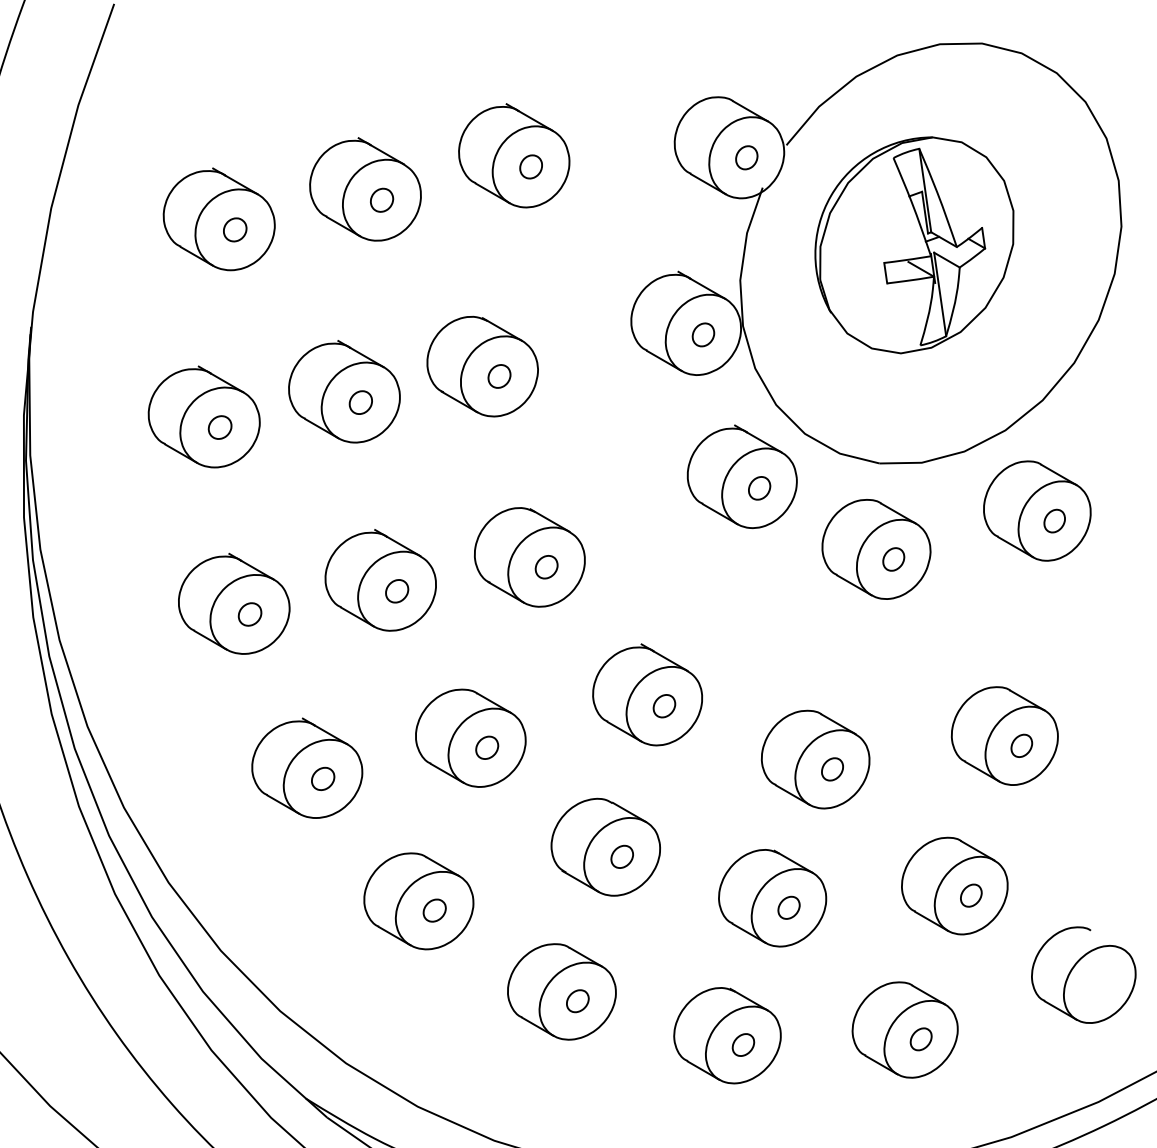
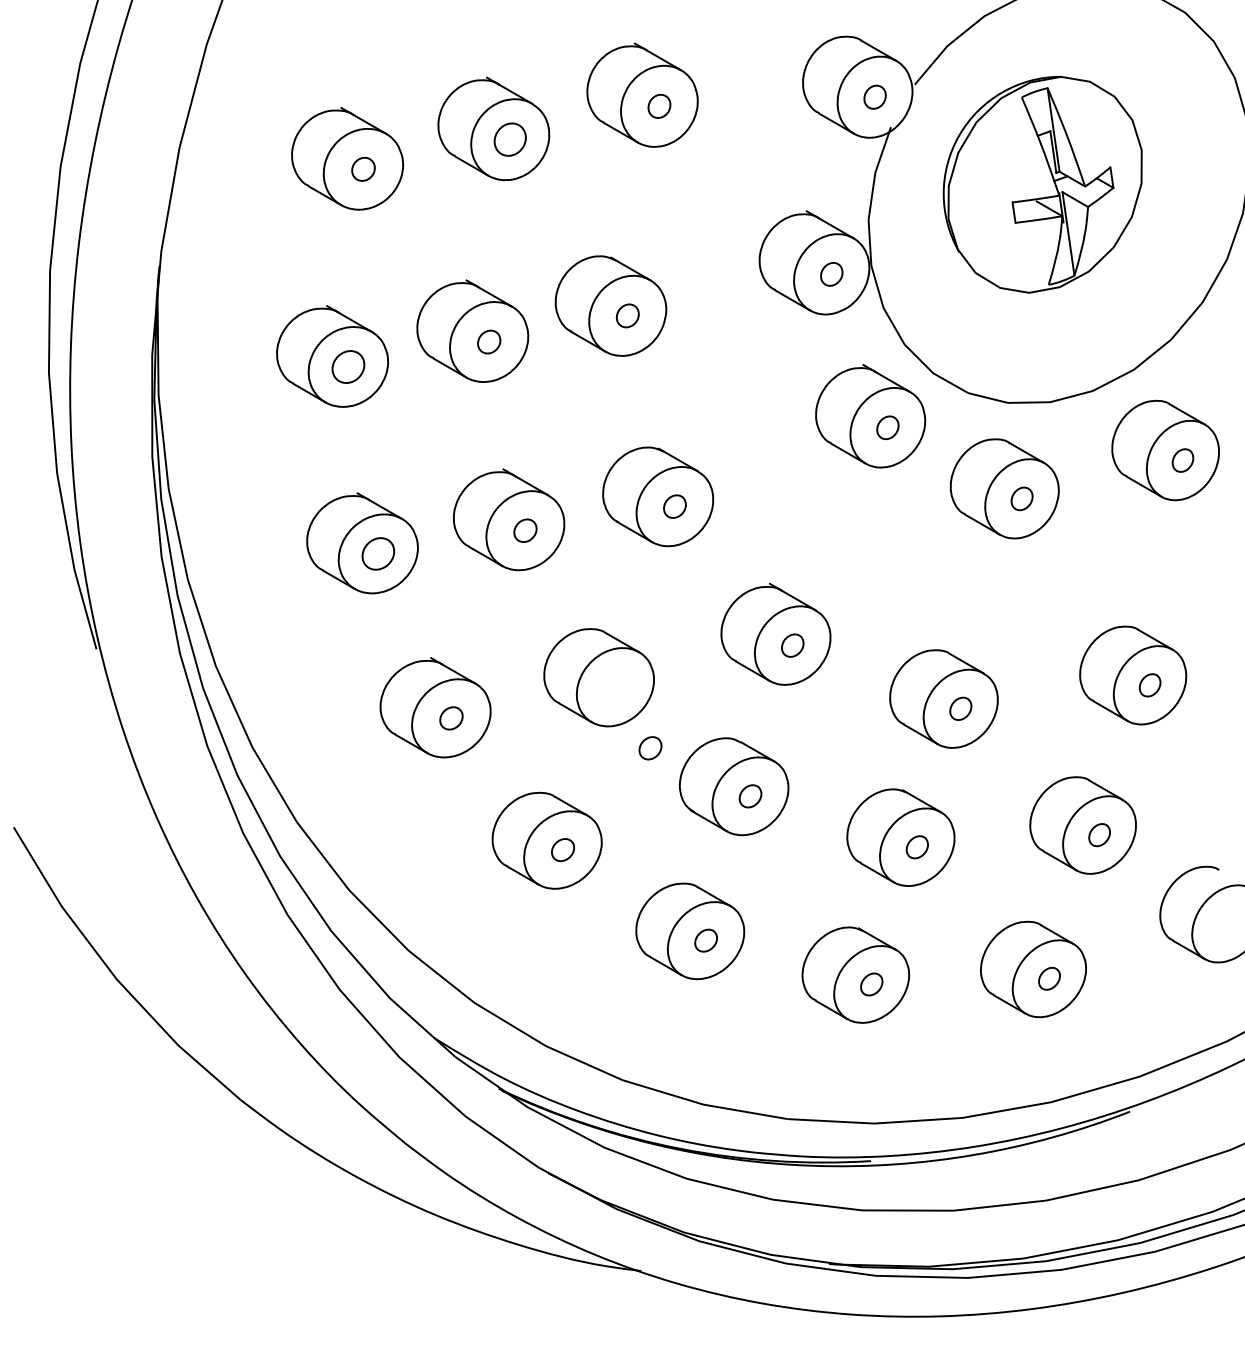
part: (382, 200) -> (510, 139), size x1.4
part: (220, 427) -> (348, 366), size x1.4
part: (250, 614) -> (378, 553), size x1.4
part: (487, 748) -> (650, 748), moved

